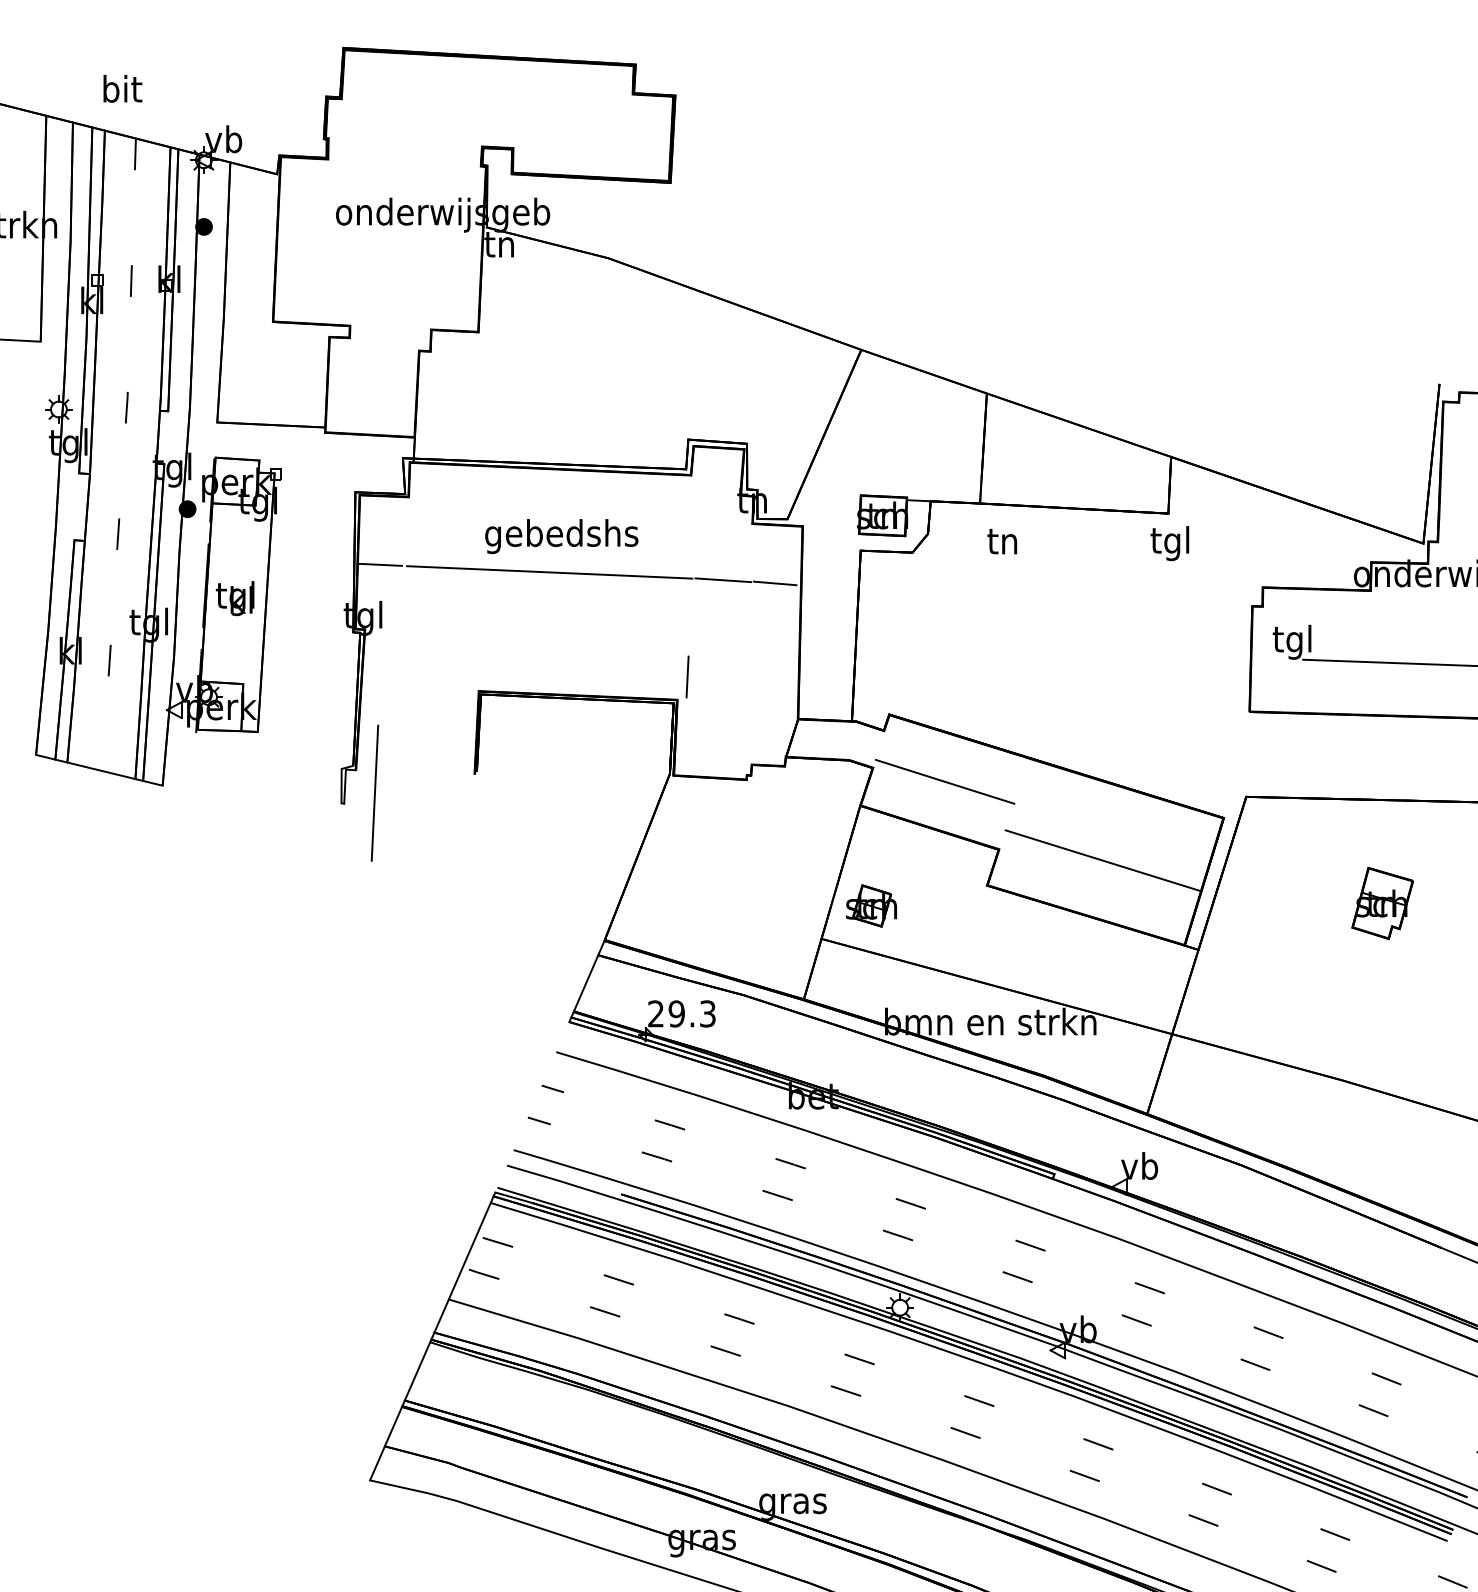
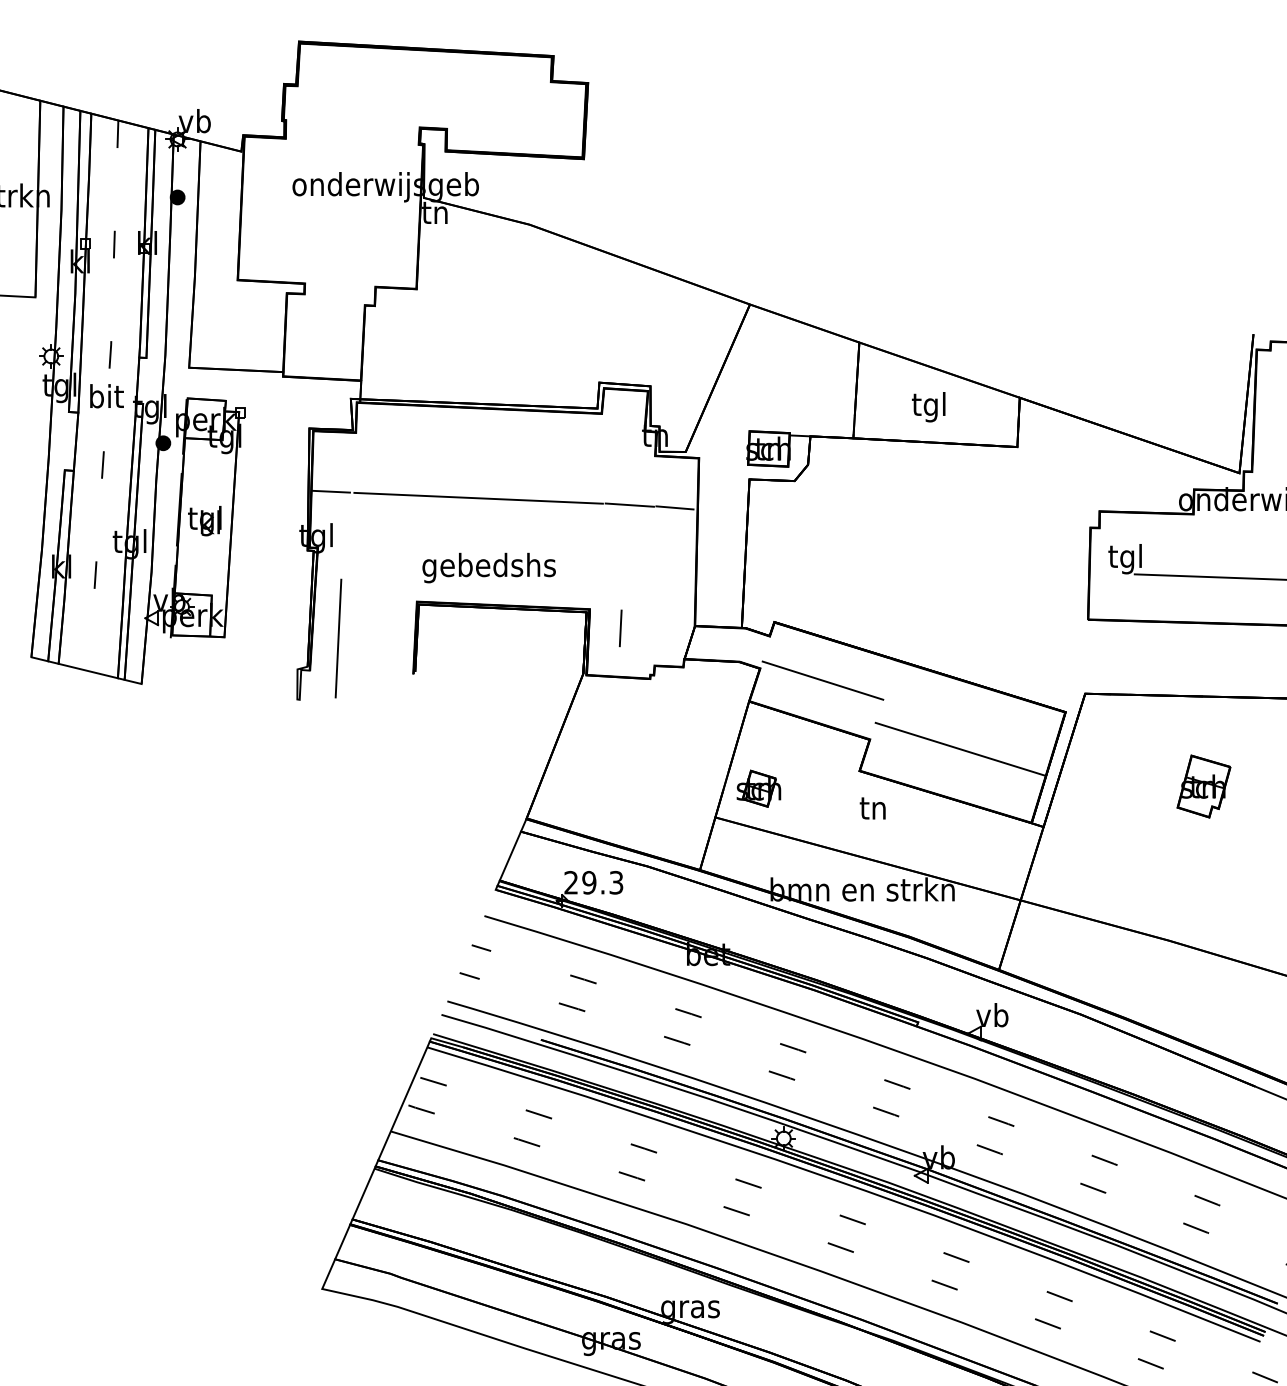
text: (122, 89) -> (106, 396), moved
text: (560, 535) -> (488, 567), moved
text: (1001, 541) -> (872, 808), moved
text: (1169, 543) -> (928, 407), moved
line: (687, 677) -> (620, 628), moved
line: (374, 793) -> (338, 638), moved

